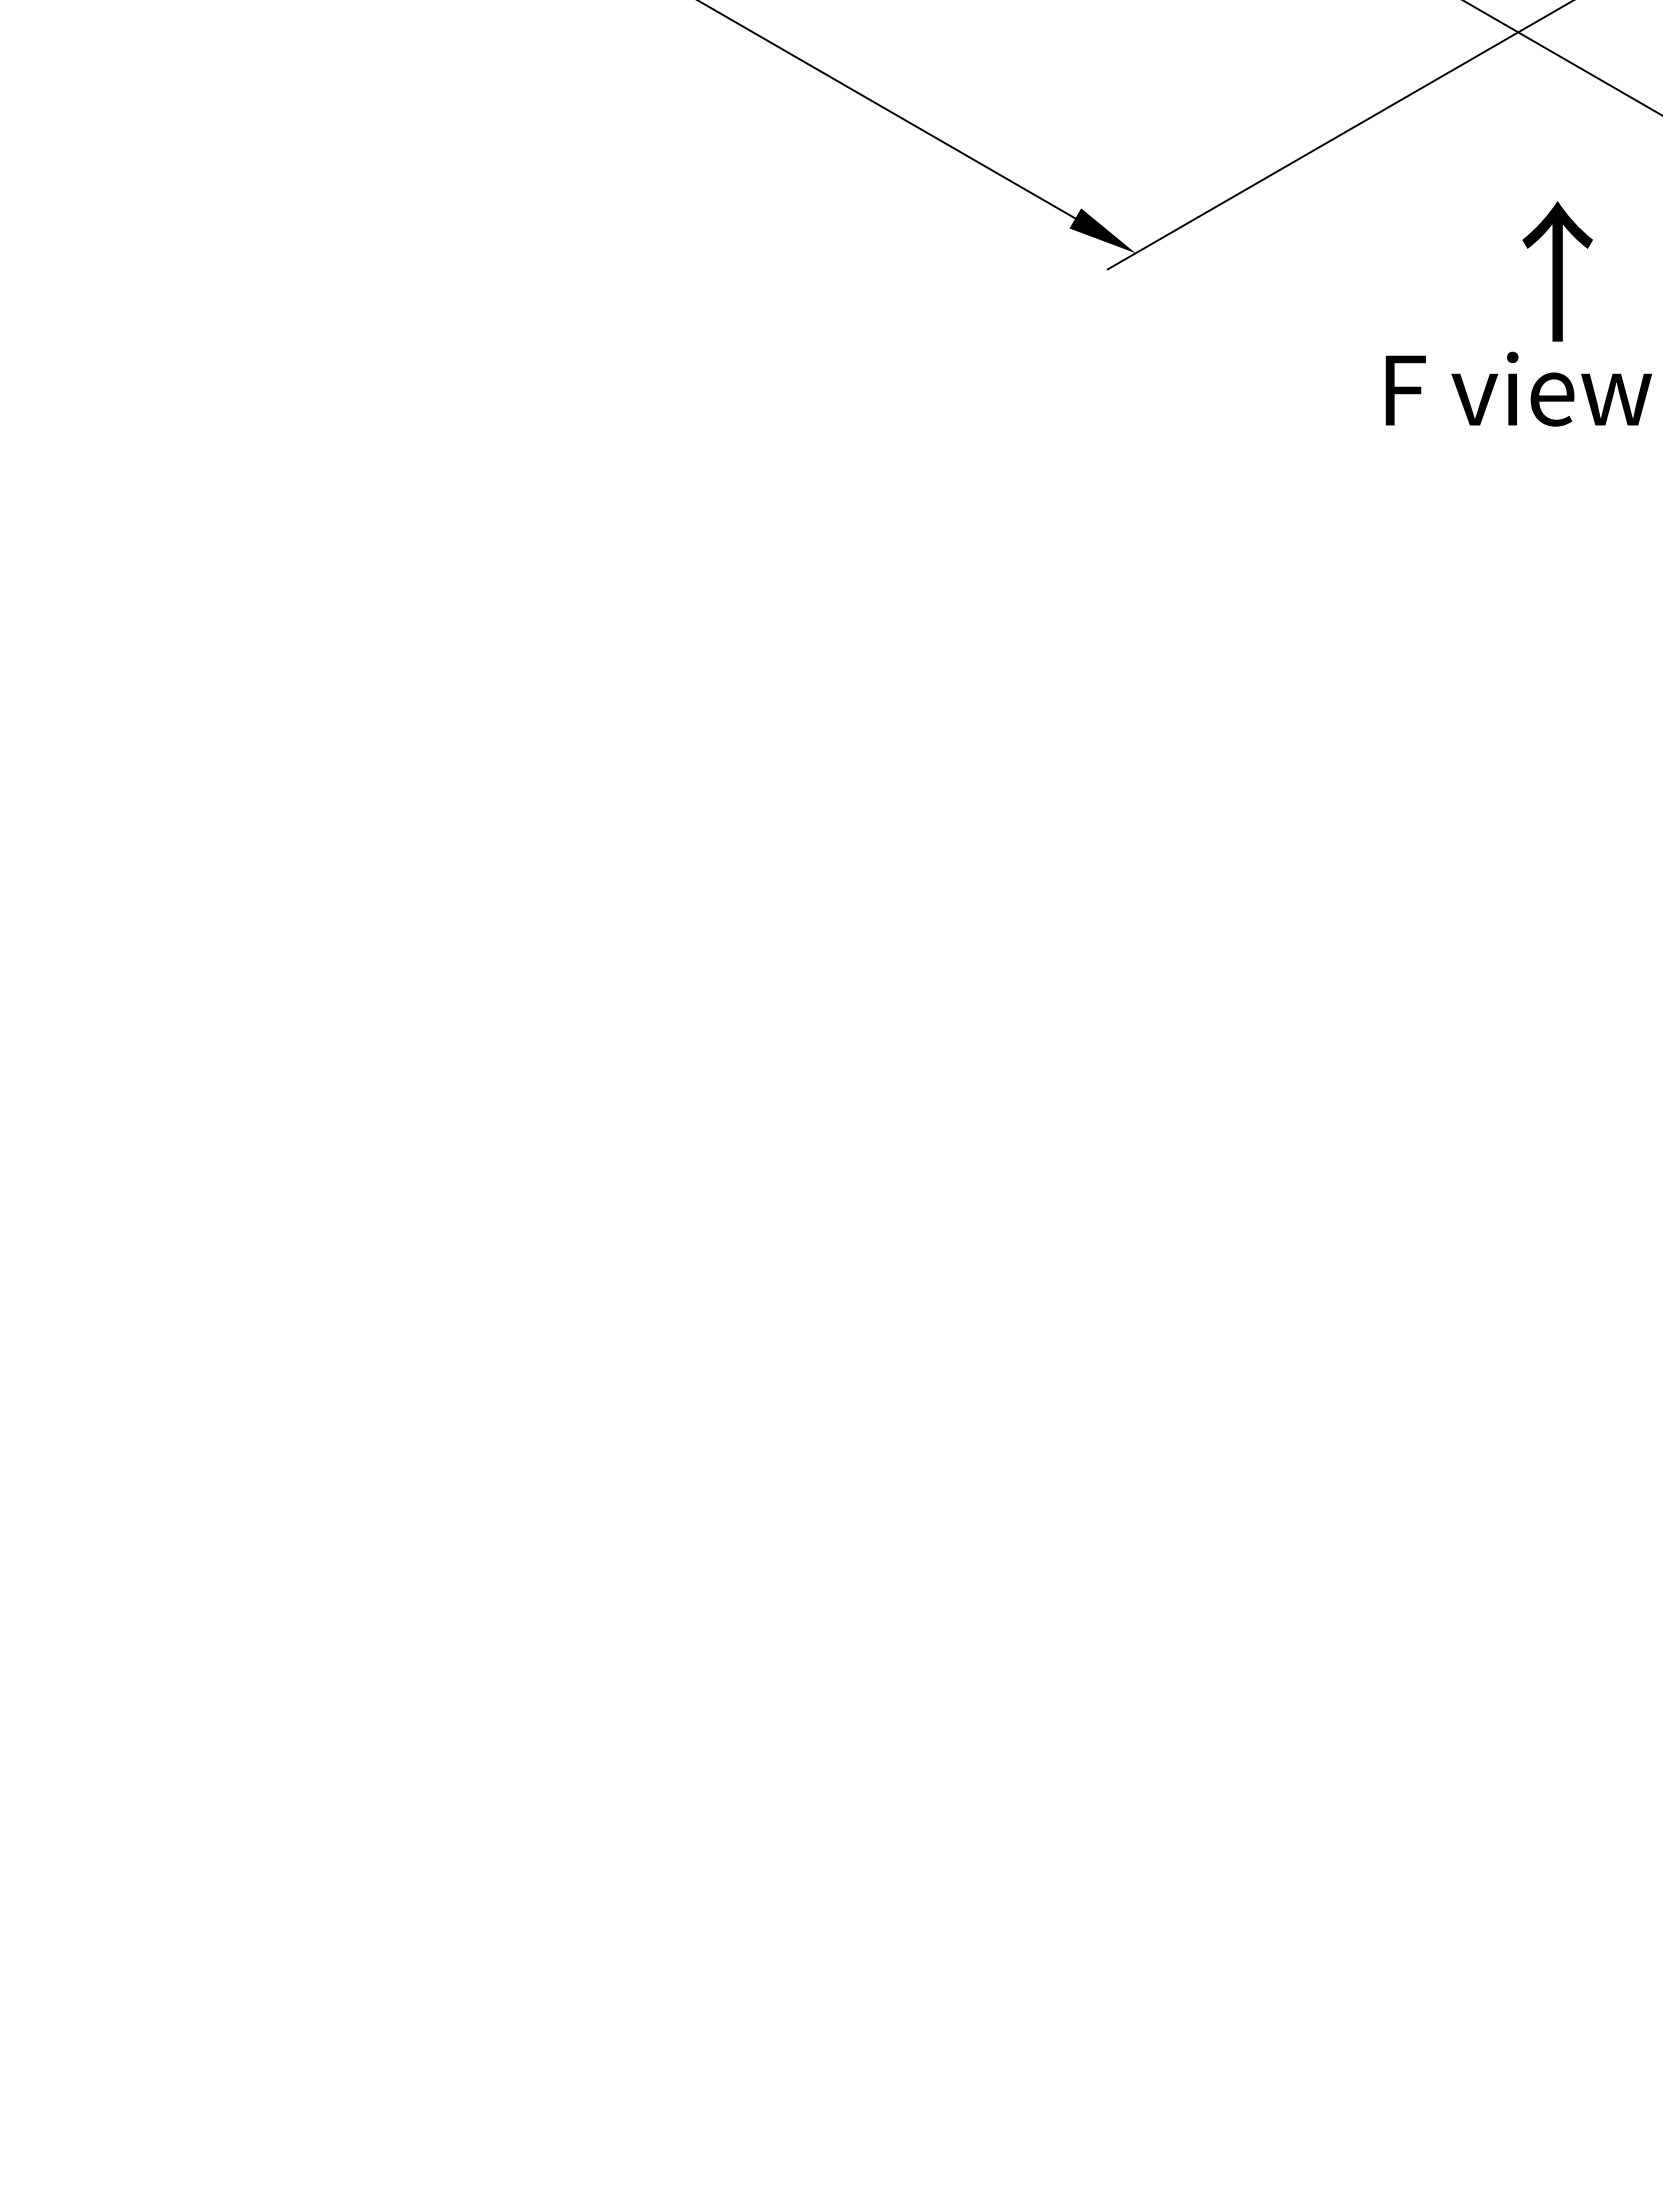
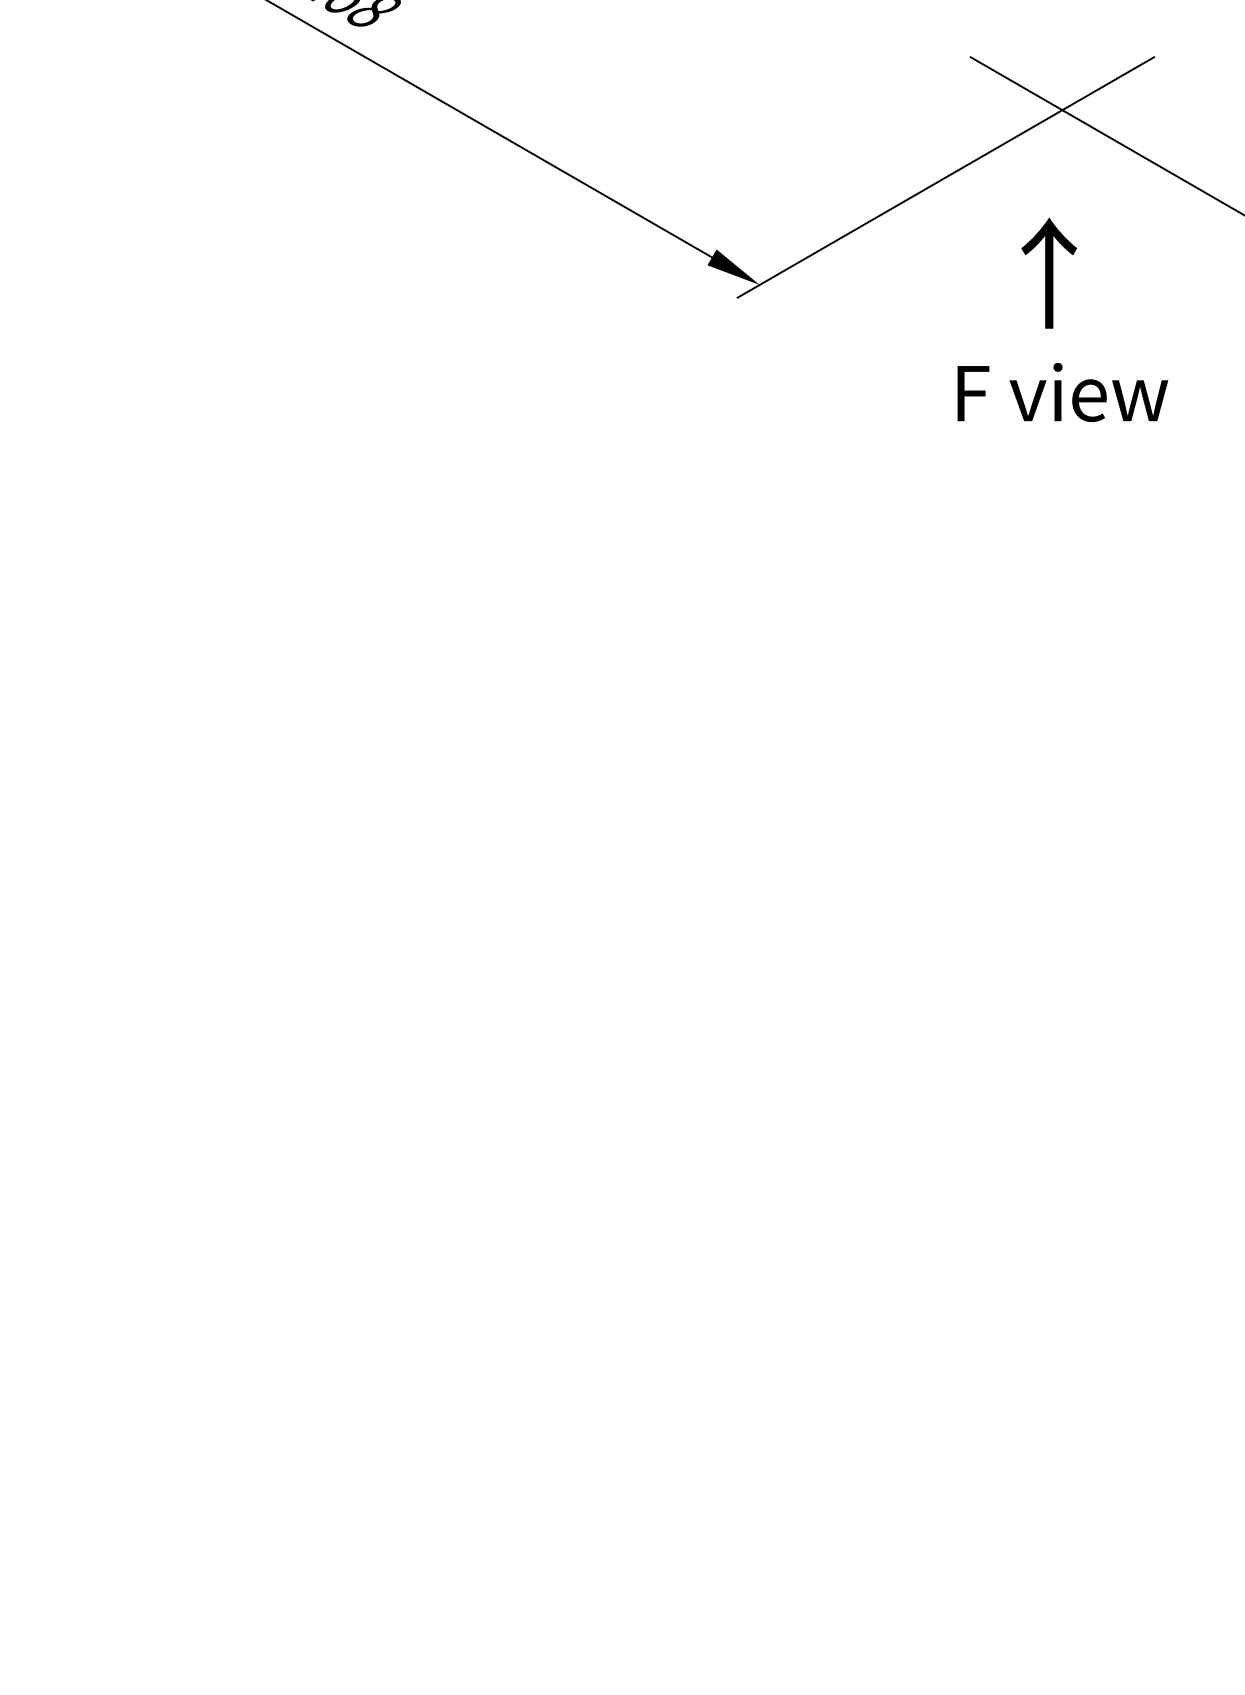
text: (1557, 271) -> (1049, 273), moved

